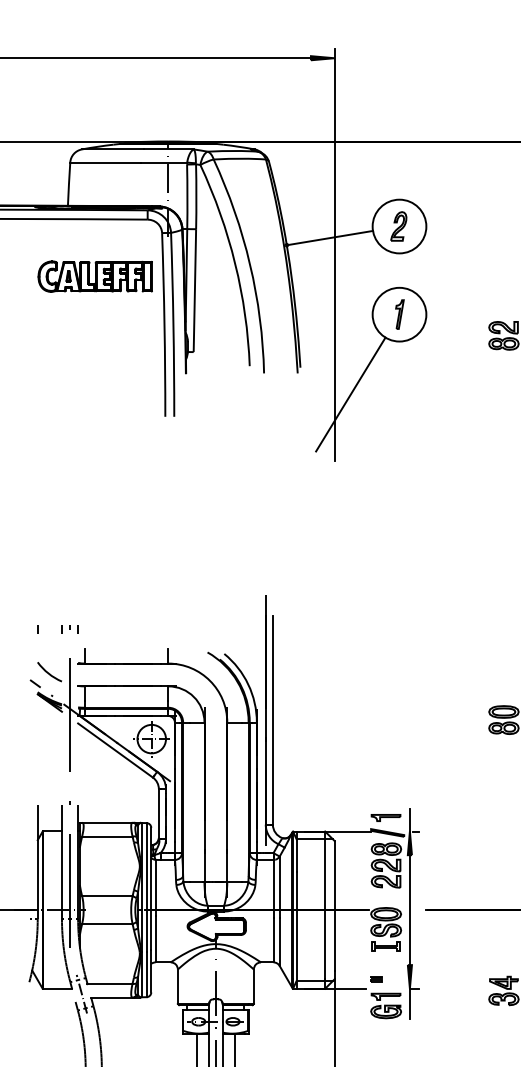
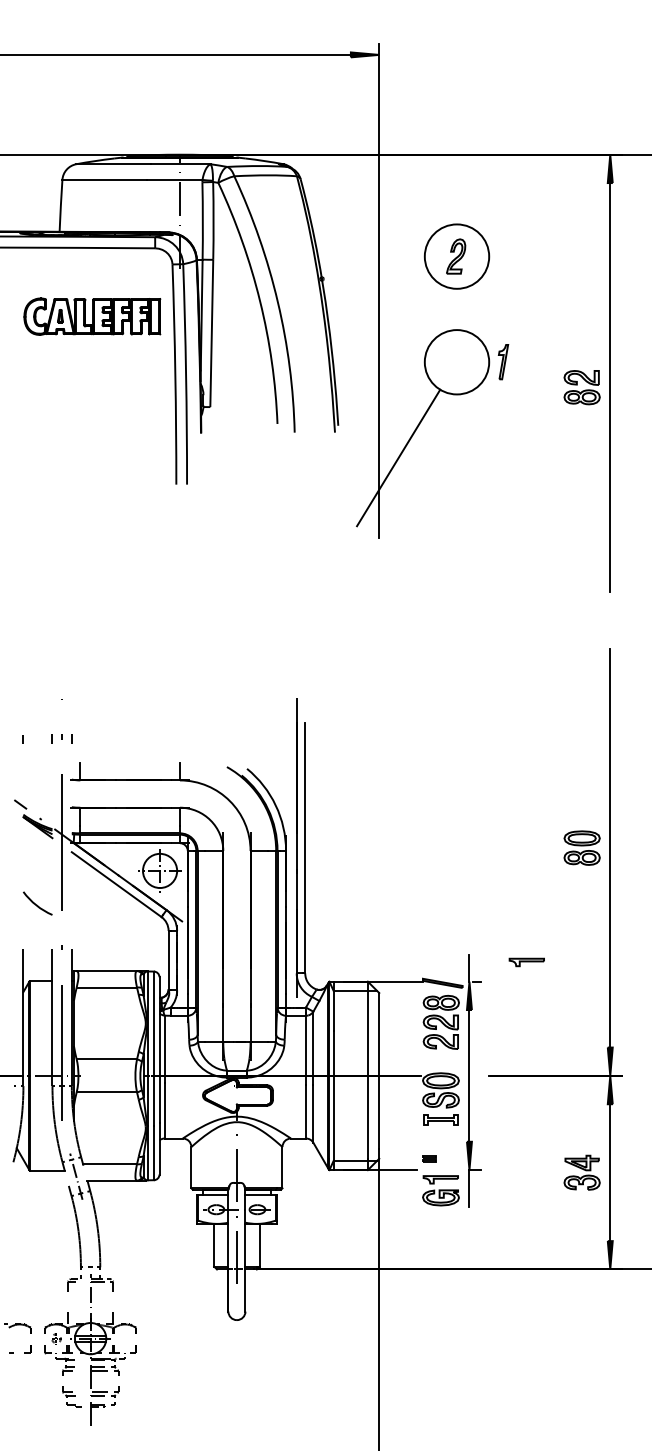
line: (329, 238) -> (373, 270), removed
part: (399, 314) -> (503, 362), moved
arc: (49, 672) -> (37, 904), moved
part: (385, 818) -> (526, 962), moved

